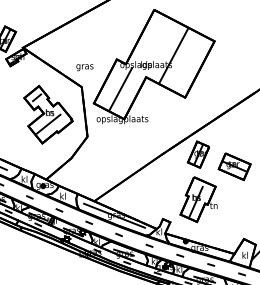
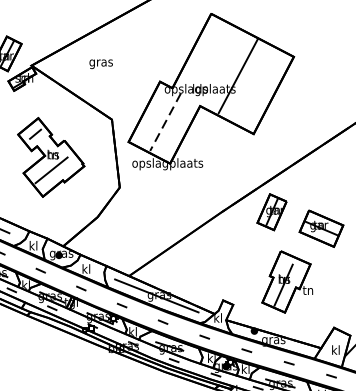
text: (84, 67) -> (100, 63), moved
line: (120, 88) -> (164, 121), solid -> dashed
part: (48, 114) -> (51, 157), moved
part: (198, 199) -> (286, 281), moved

